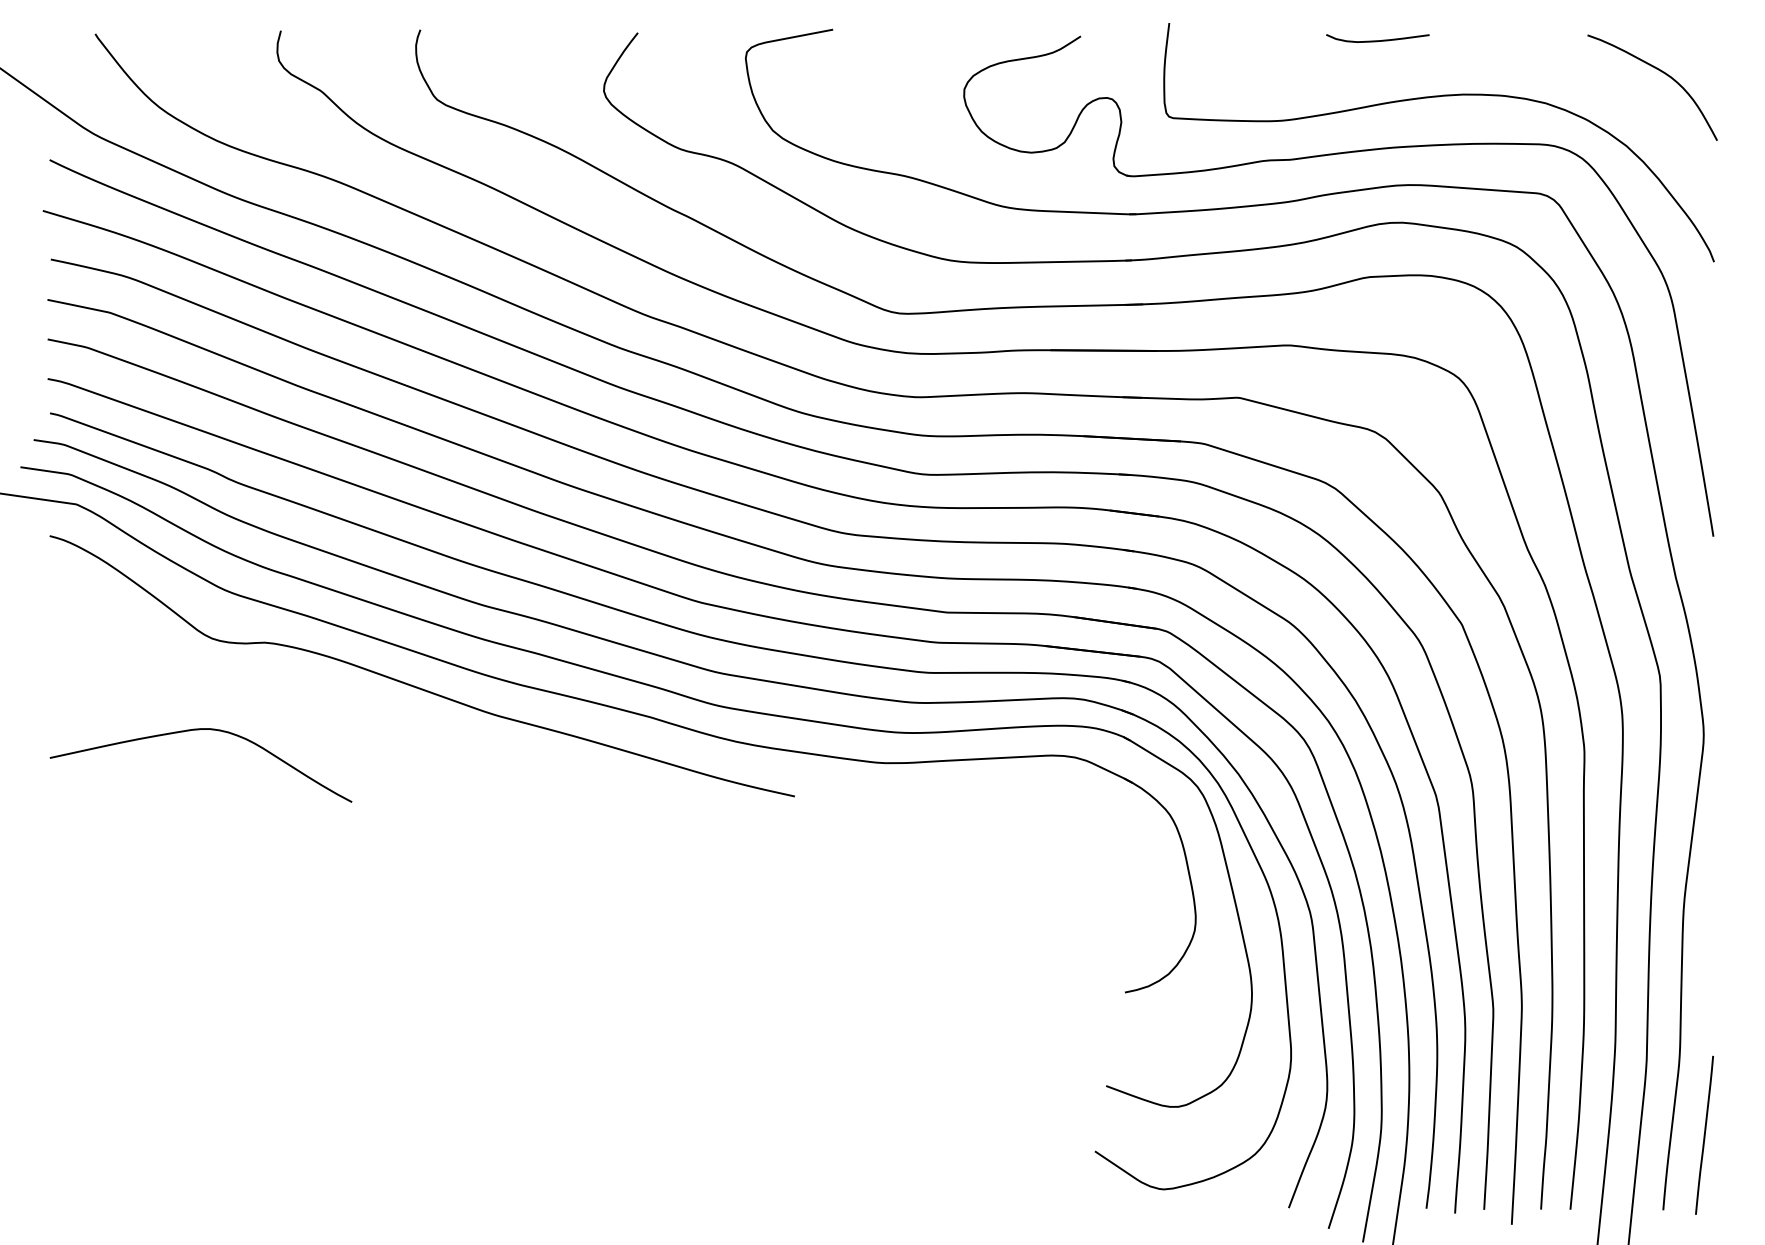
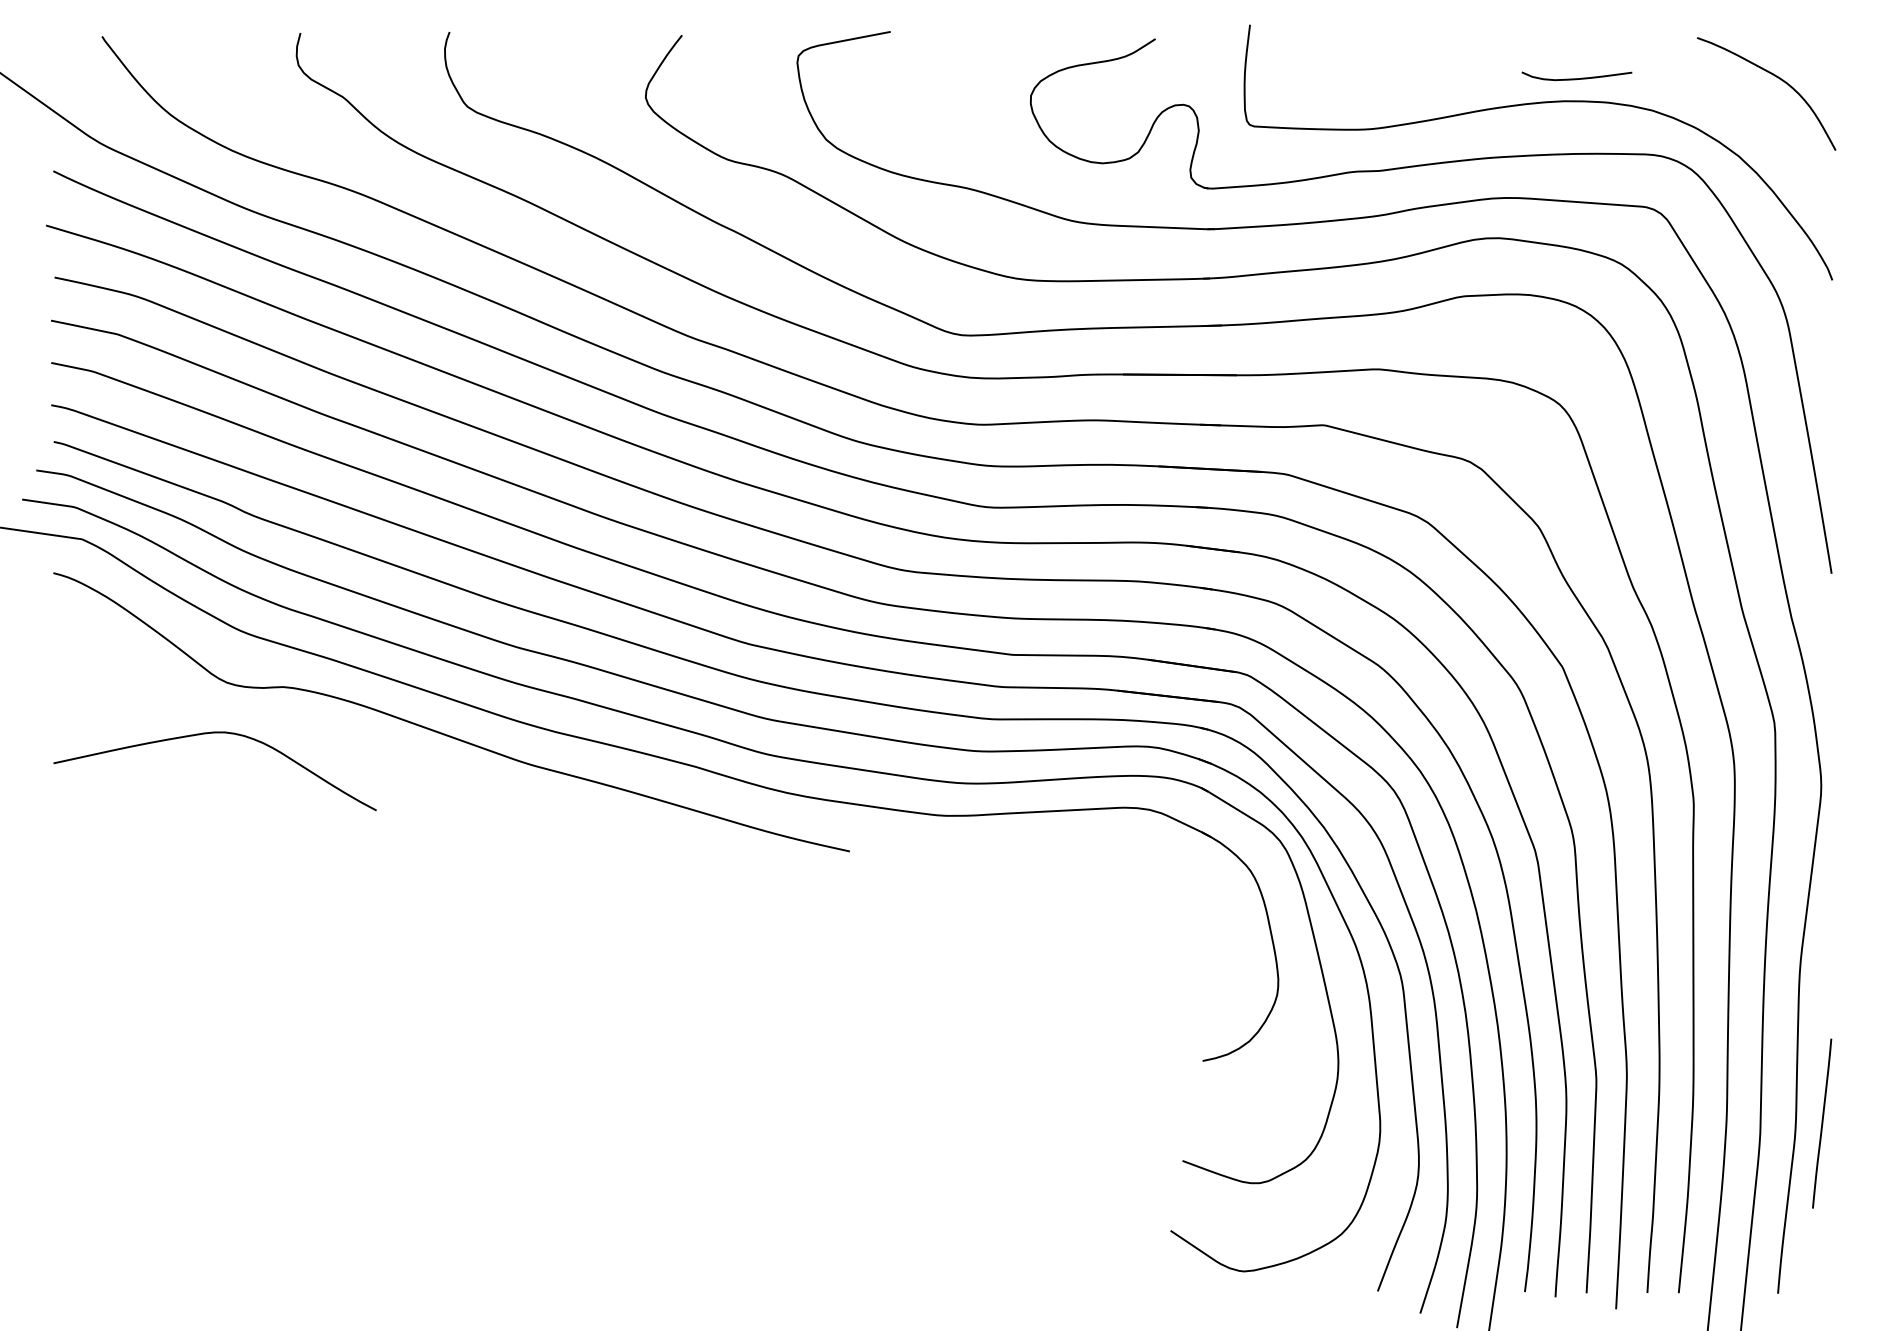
curve: (1377, 40) -> (1576, 78), moved
curve: (192, 731) -> (206, 734), moved
line: (1704, 1135) -> (1822, 1123), moved

